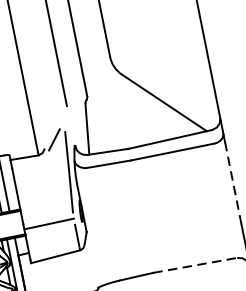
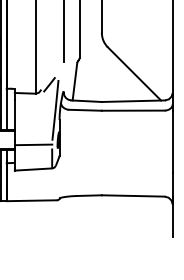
line: (233, 183) -> (172, 142), dashed -> solid
line: (195, 264) -> (133, 195), dashed -> solid

